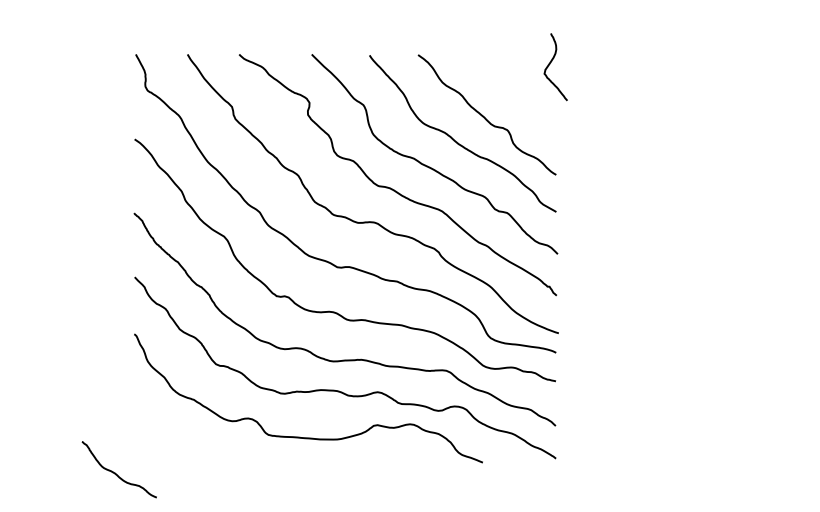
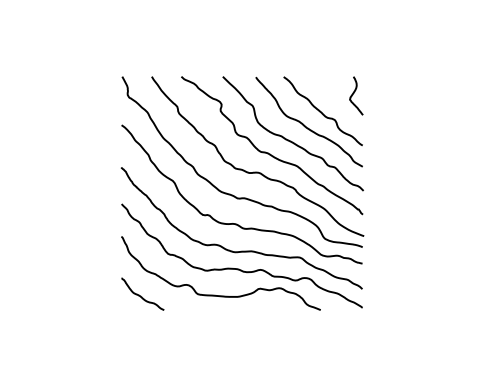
curve: (552, 62) -> (354, 93), moved
curve: (115, 472) -> (140, 295), moved

